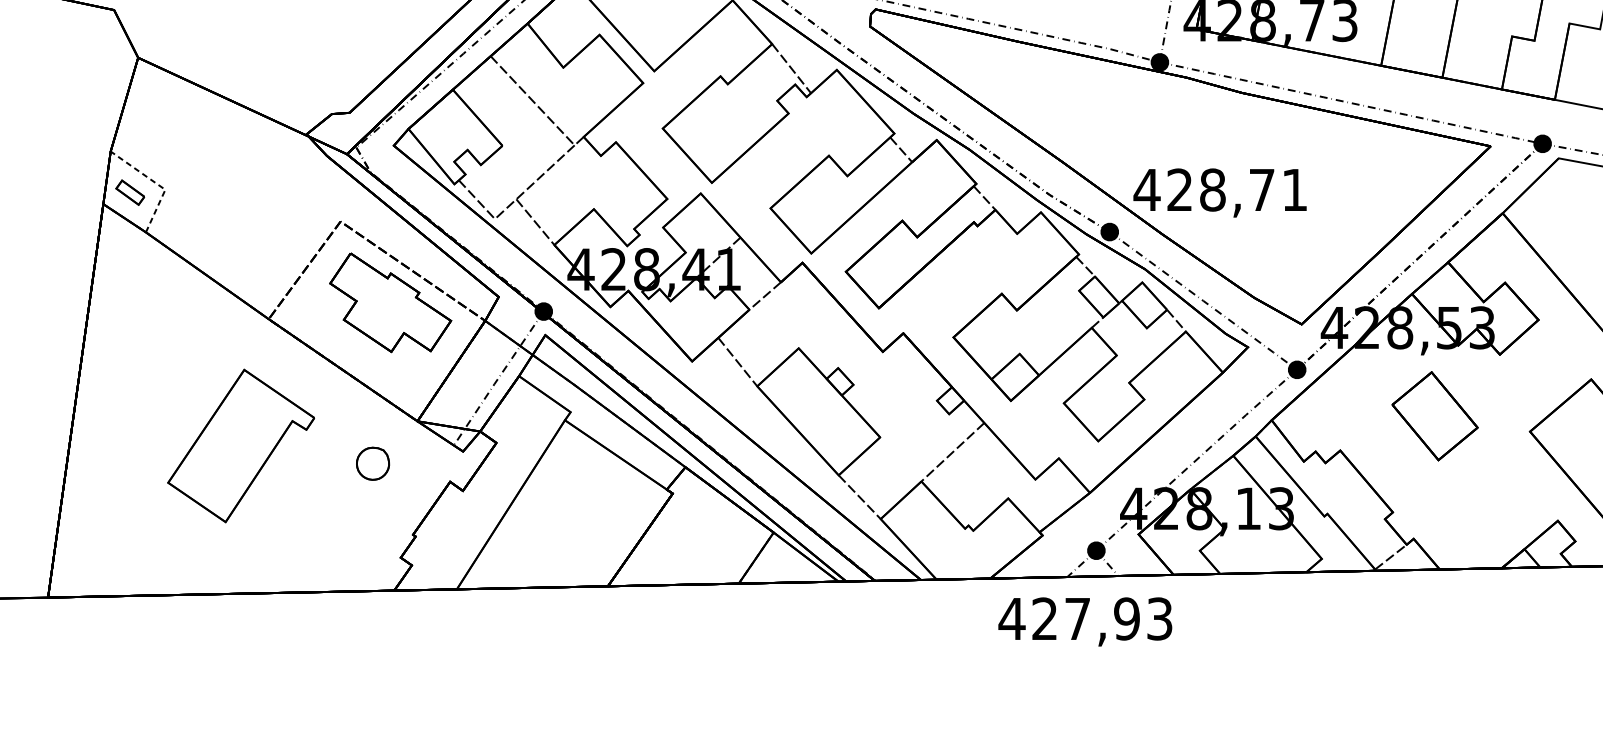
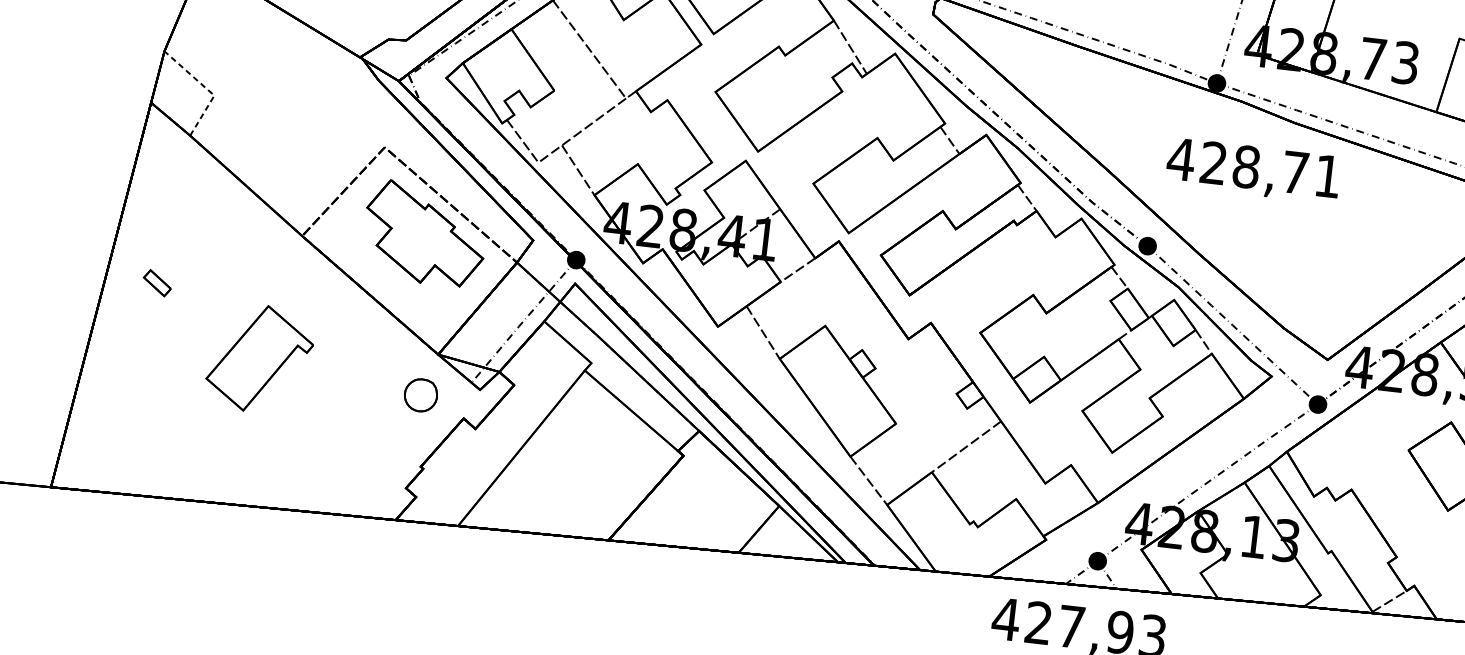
part: (130, 192) -> (157, 283), moved
text: (1219, 192) -> (1252, 170), moved
part: (240, 445) -> (259, 358), size x0.7
part: (373, 463) -> (421, 395), moved

